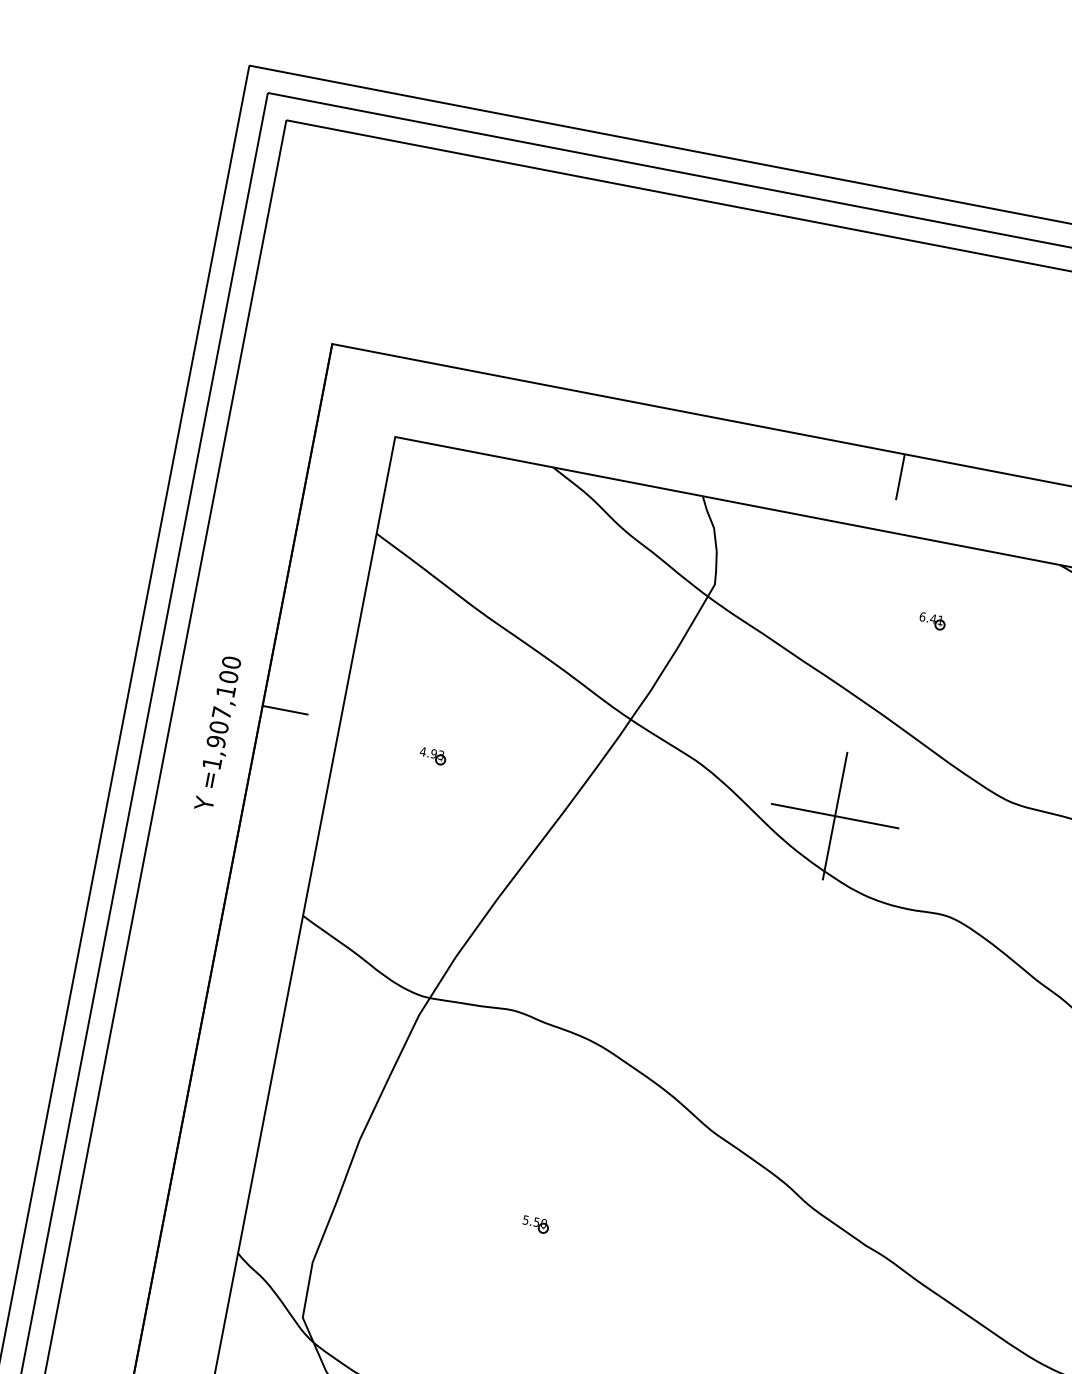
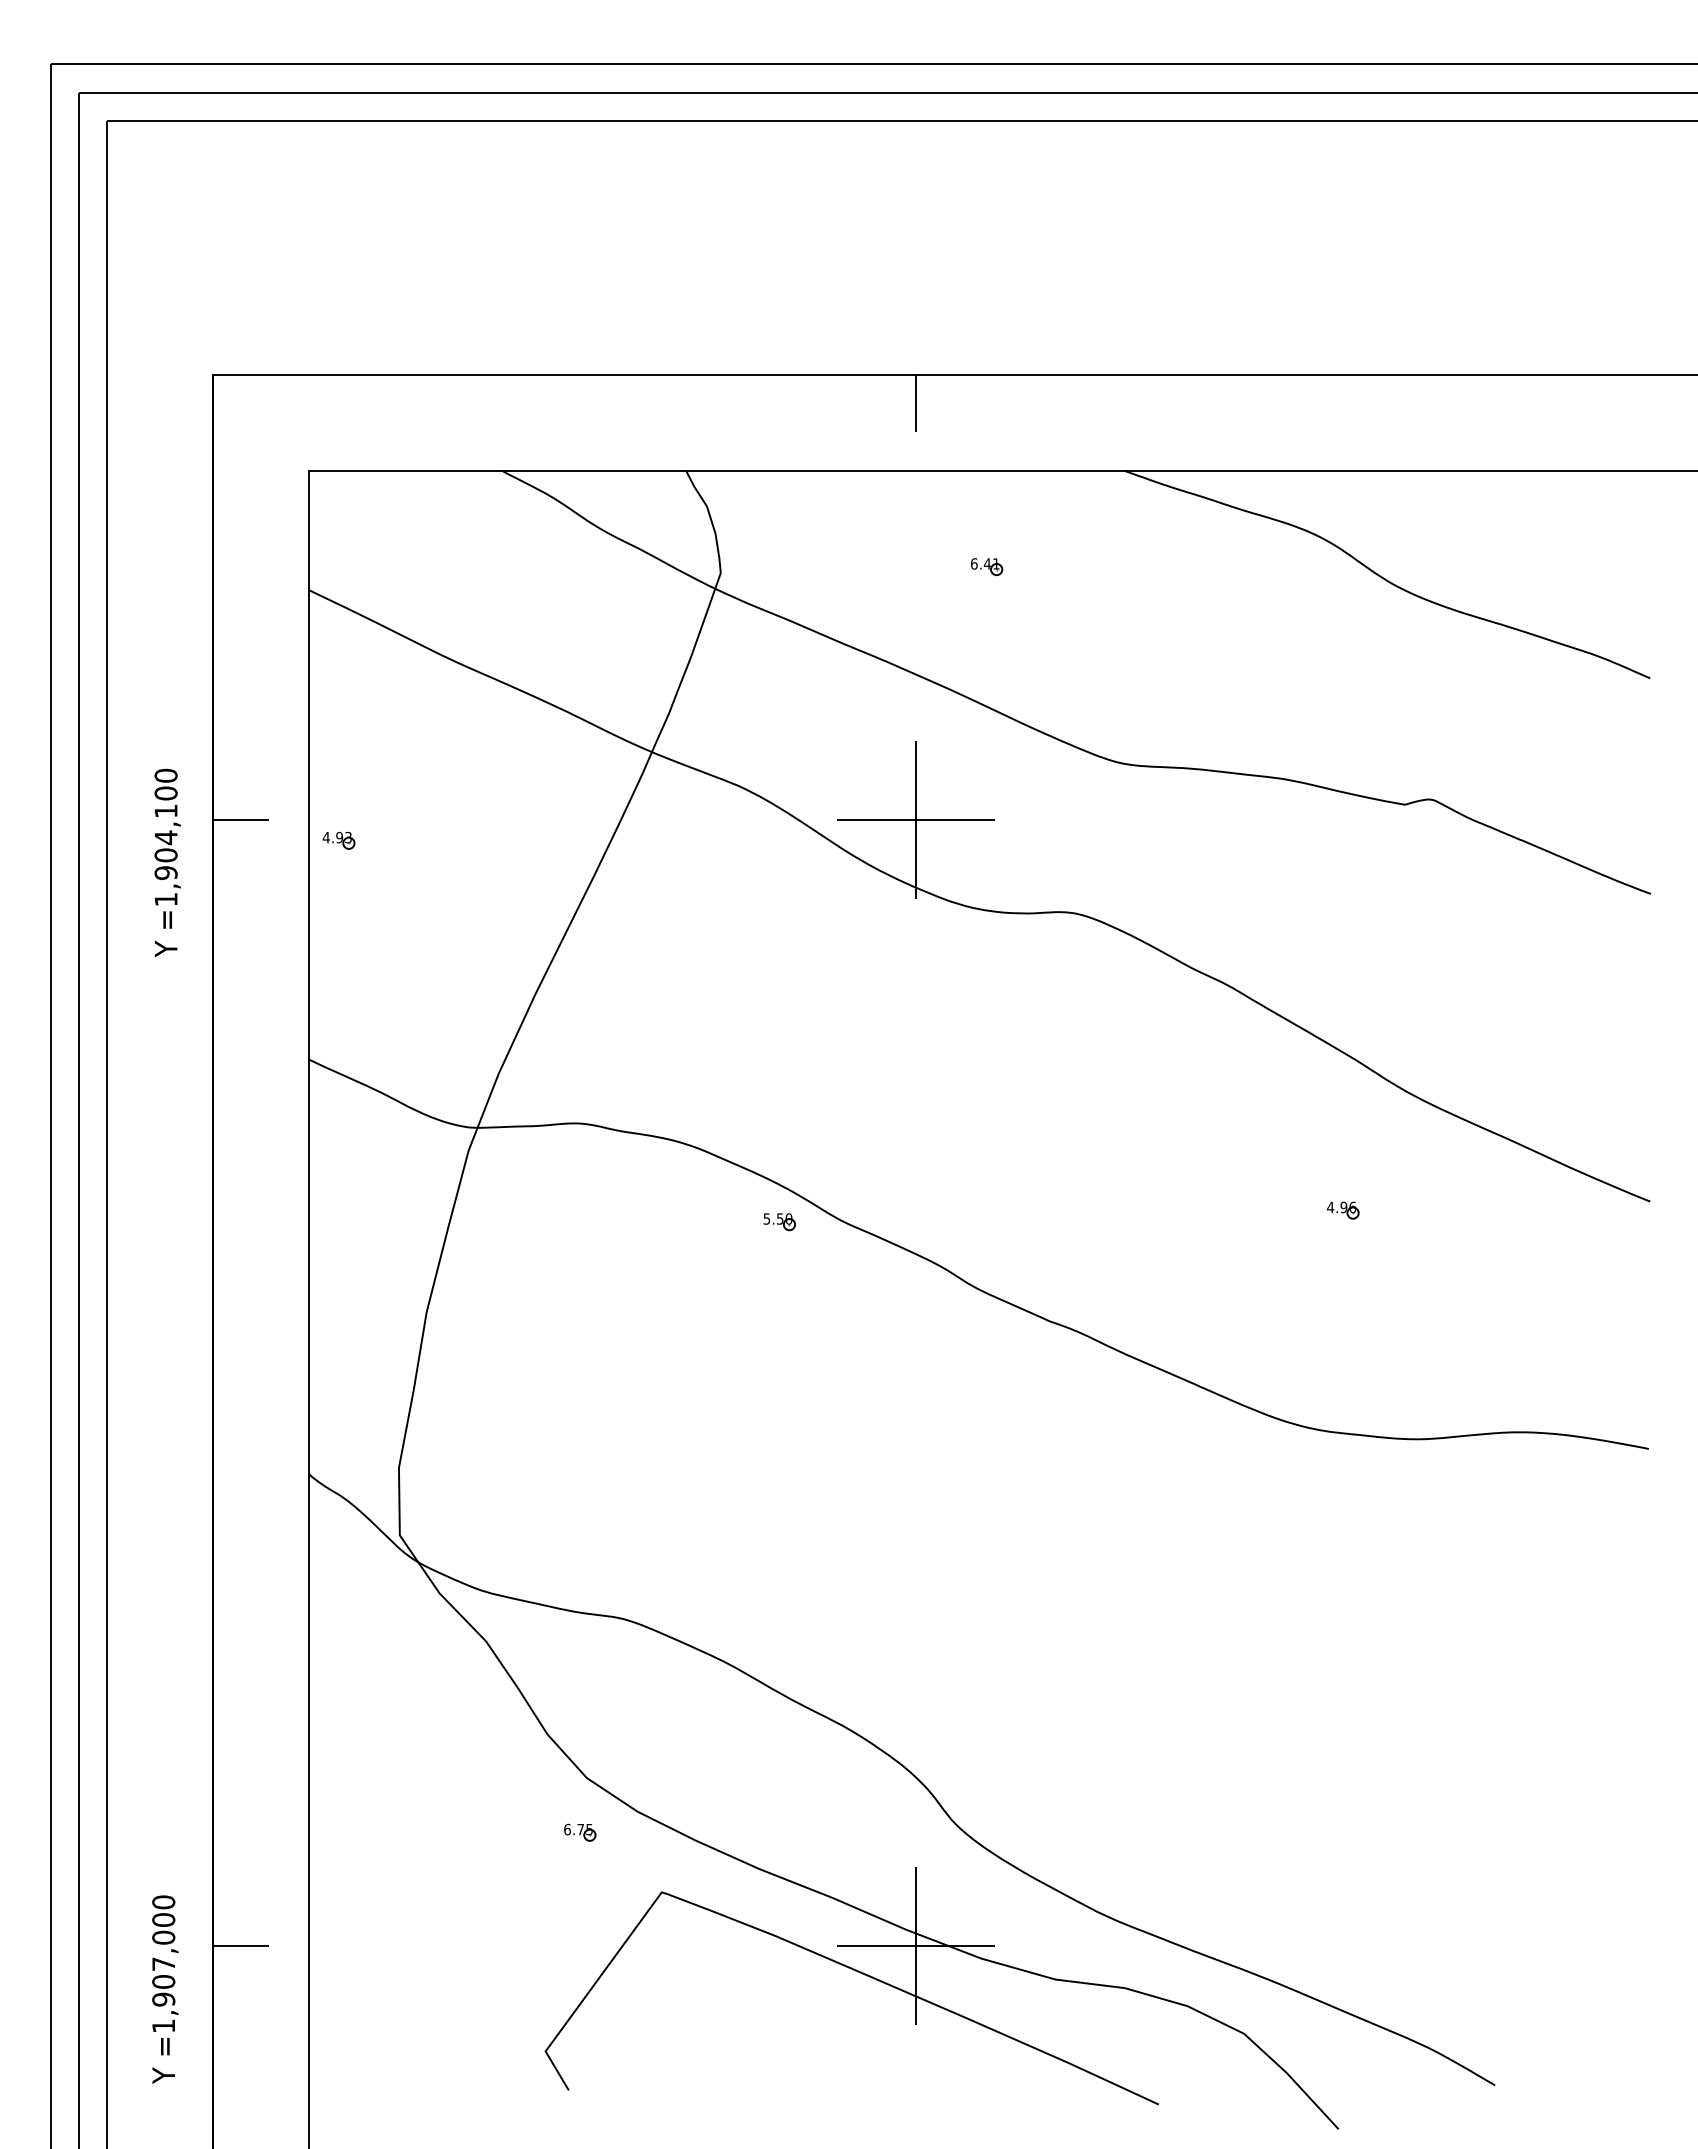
text: (221, 712) -> (165, 837), =1,907,100 -> =1,904,100
part: (432, 756) -> (338, 840), moved
part: (535, 1225) -> (779, 1222), moved

